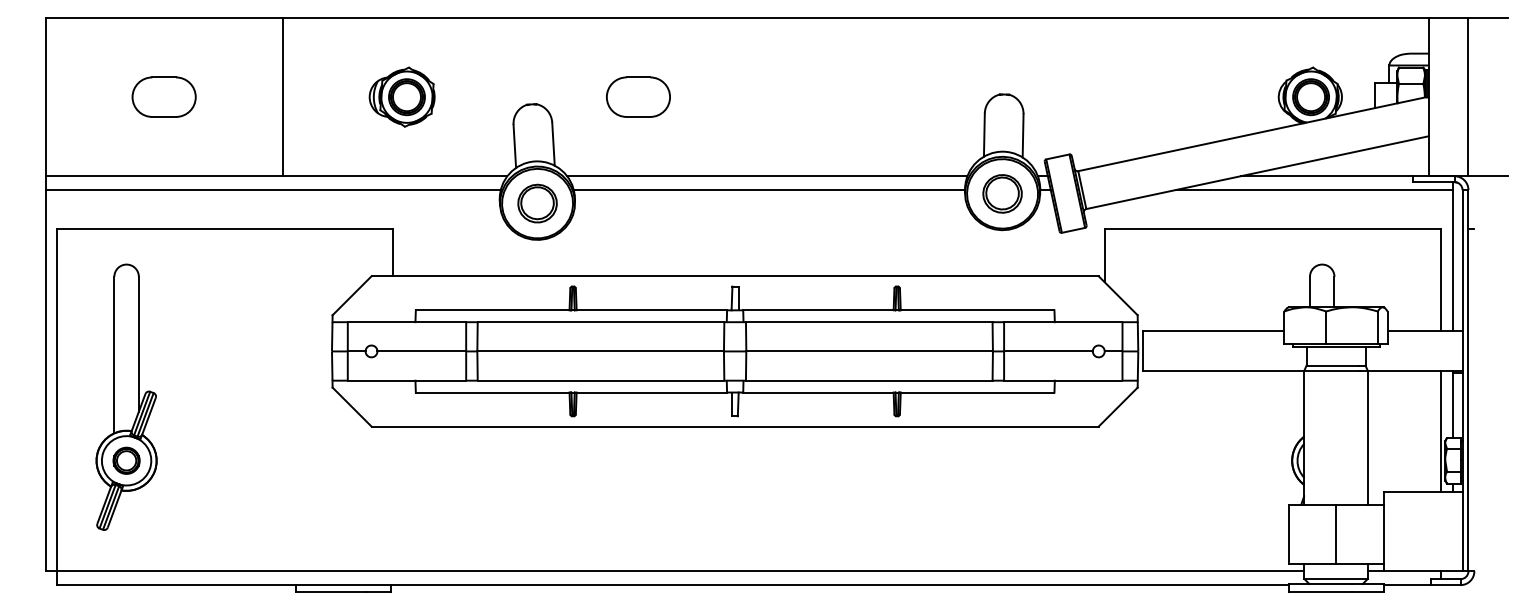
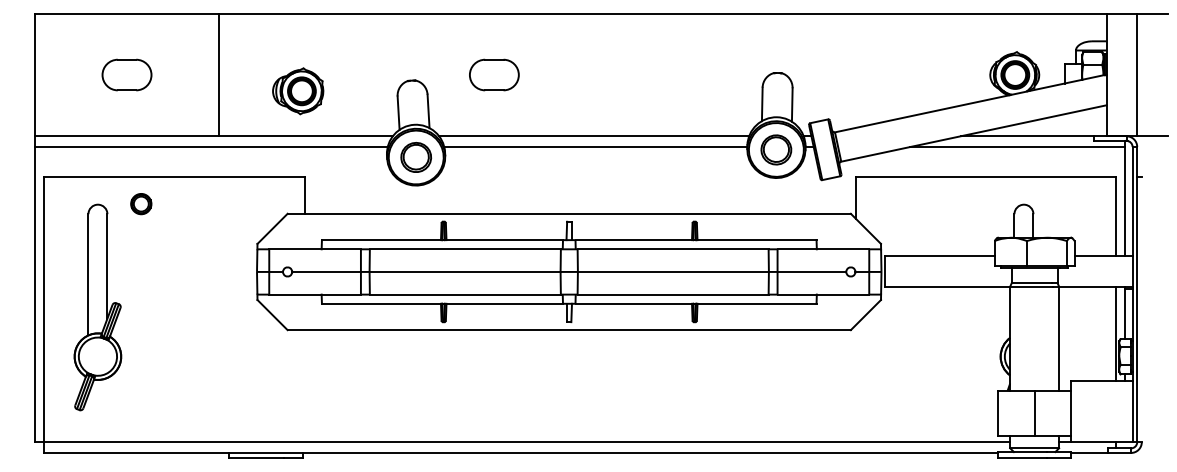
part: (401, 96) -> (297, 90), moved
part: (126, 460) -> (141, 203), moved

